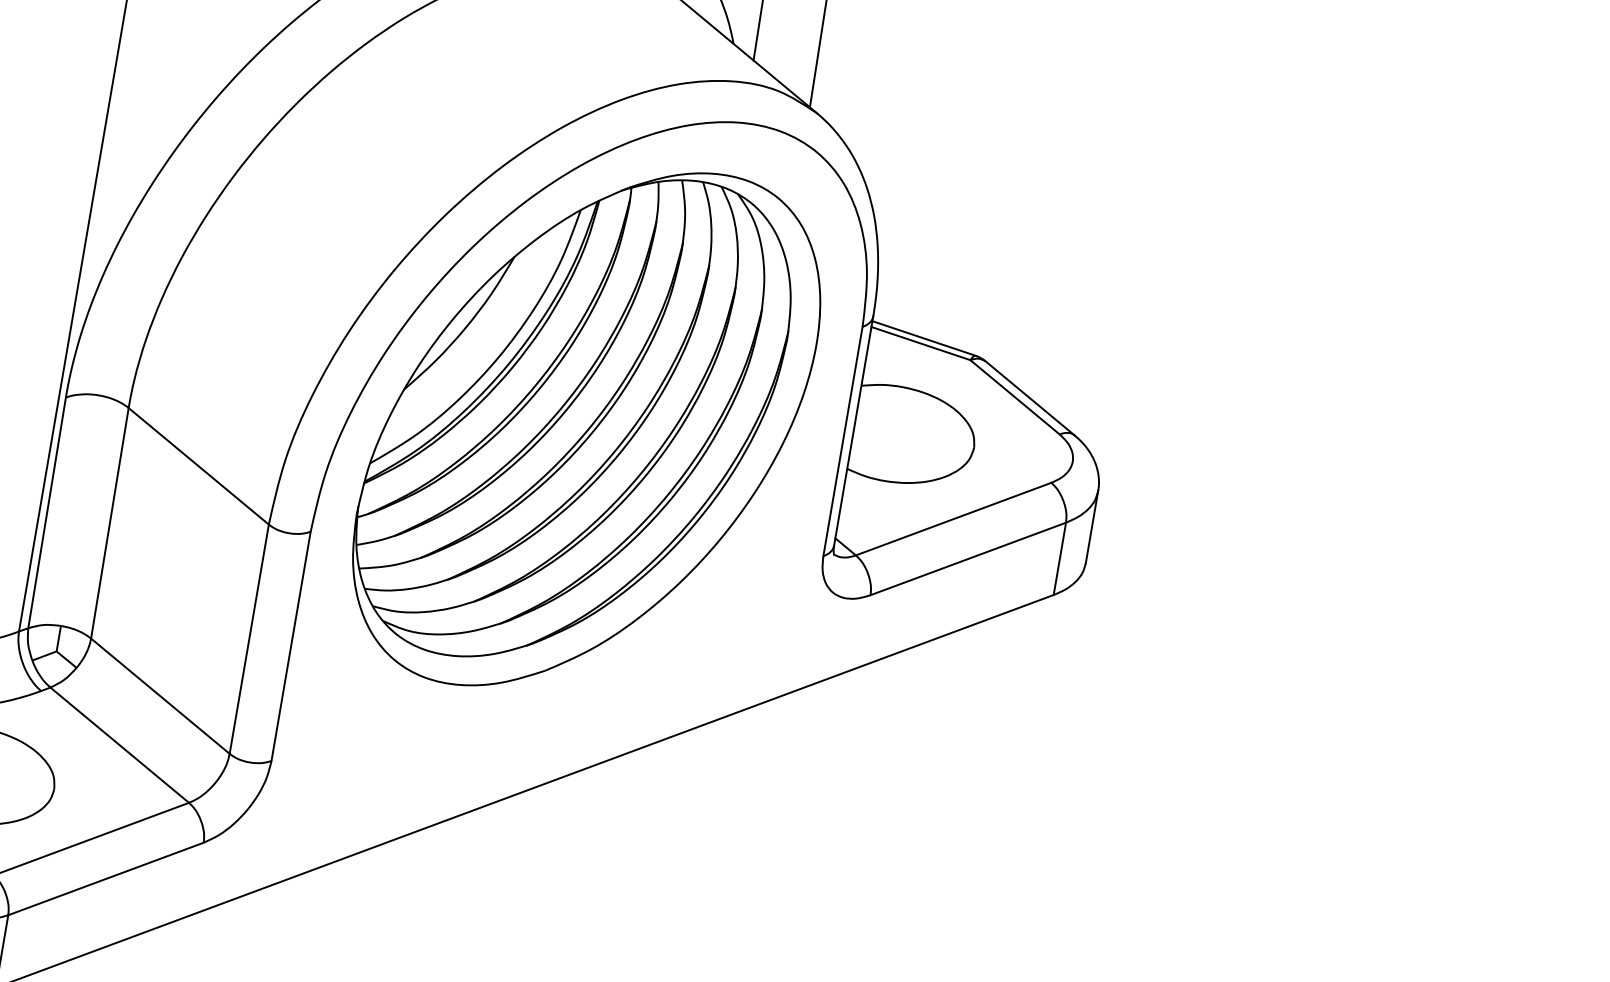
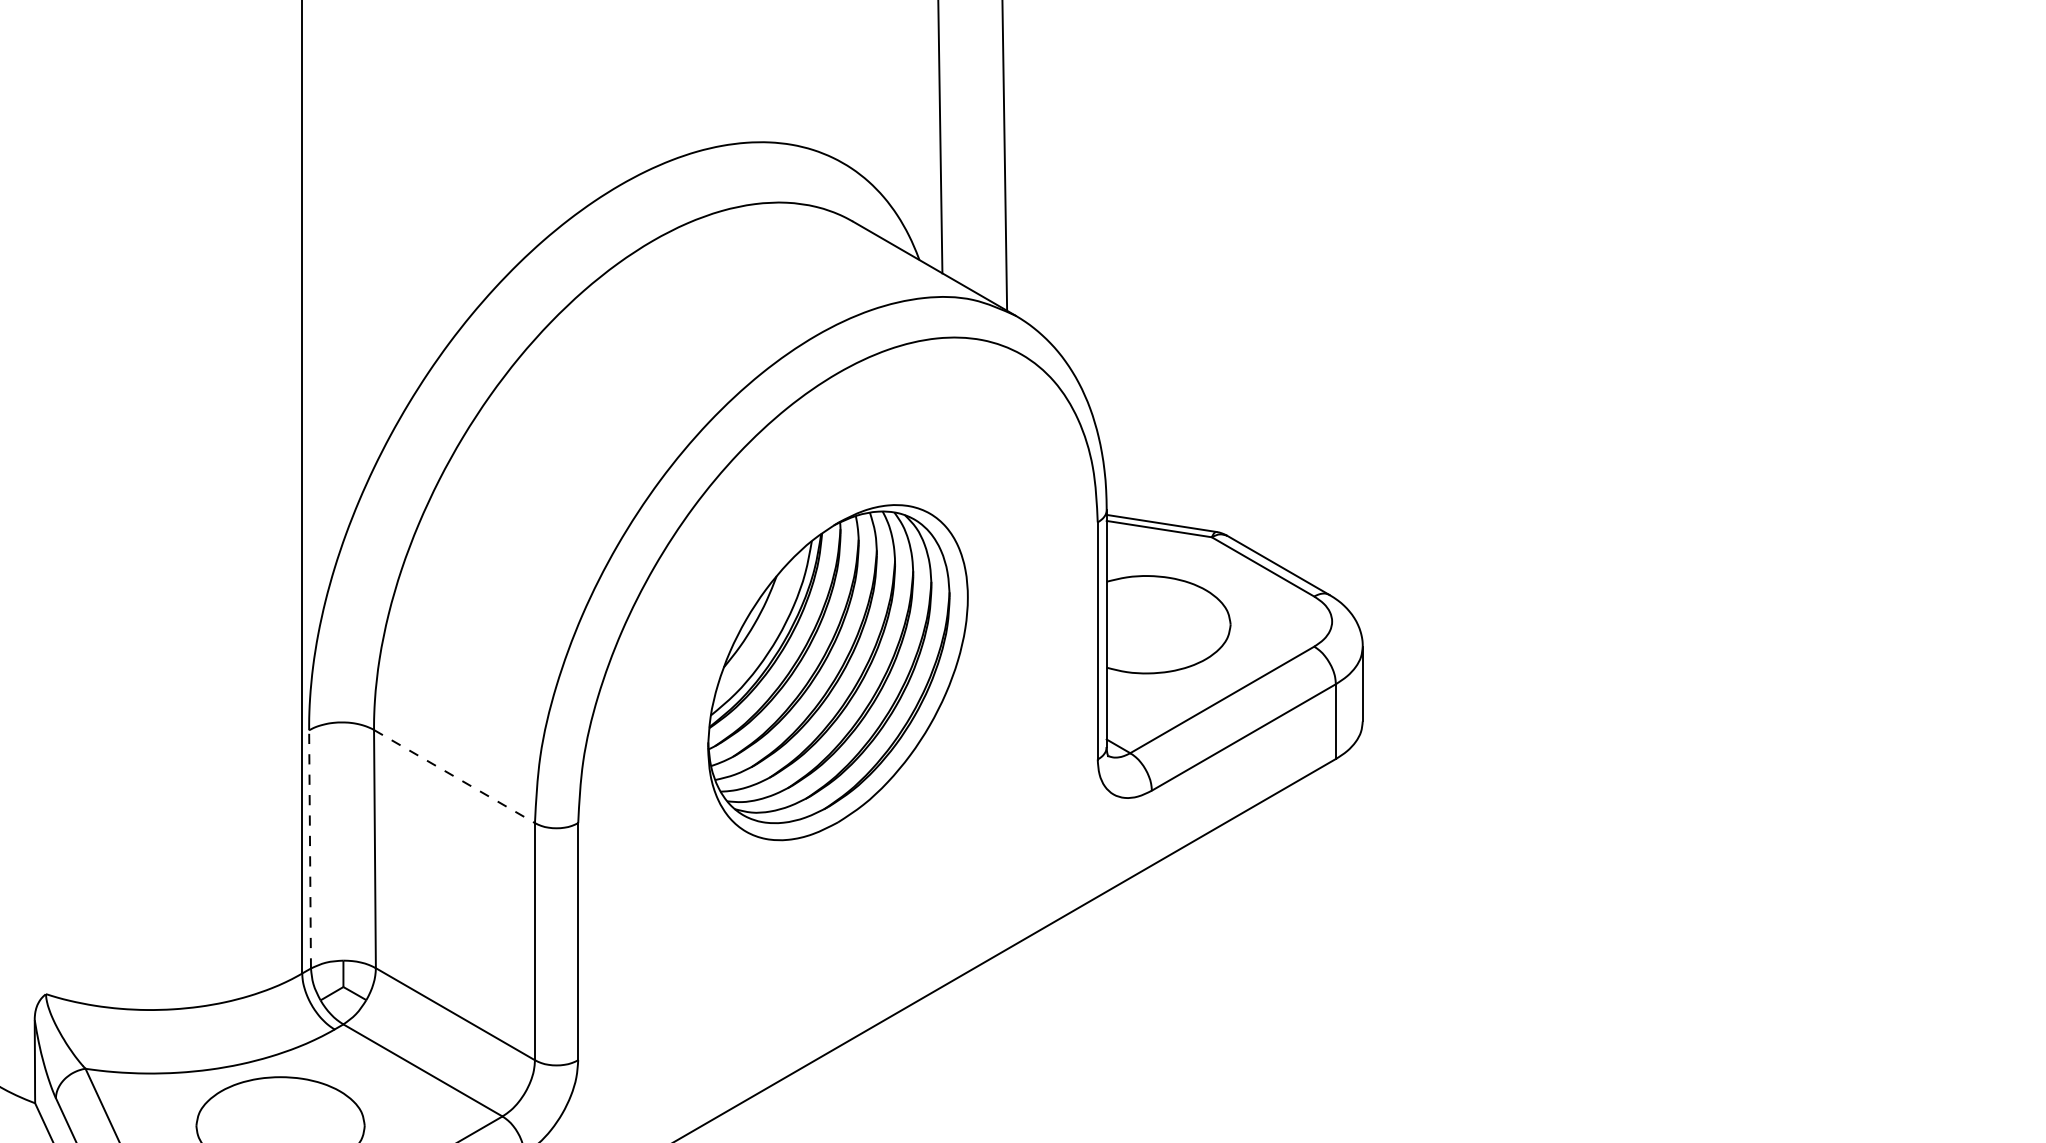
part: (586, 429) -> (837, 672), size x0.6
line: (198, 466) -> (454, 776), solid -> dashed
line: (47, 512) -> (310, 848), solid -> dashed

